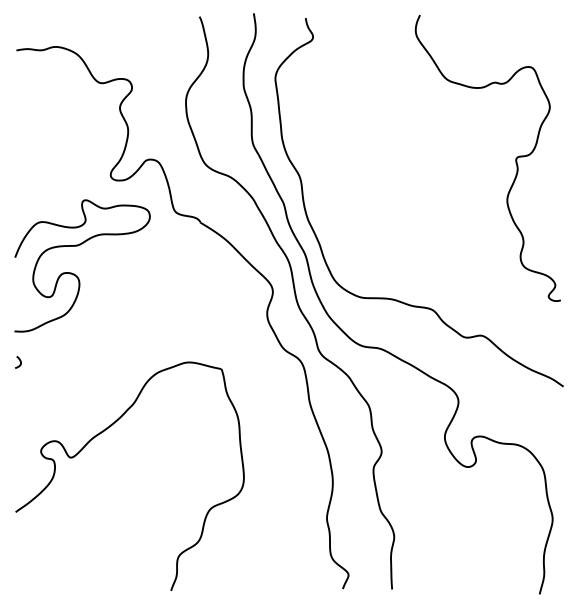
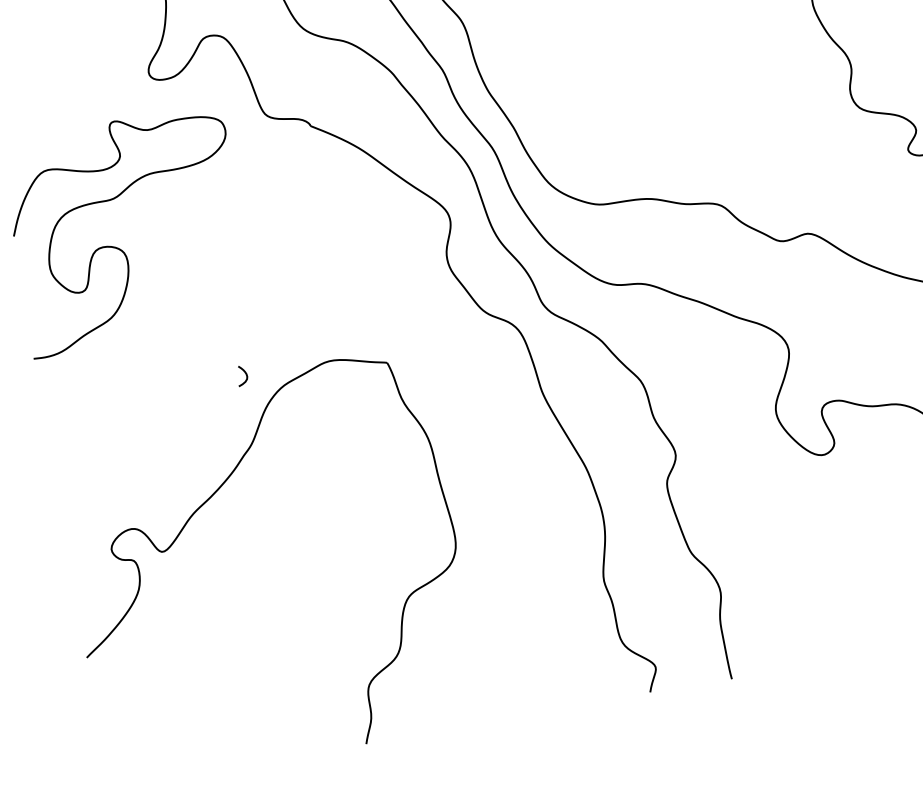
curve: (19, 361) -> (244, 374), moved

